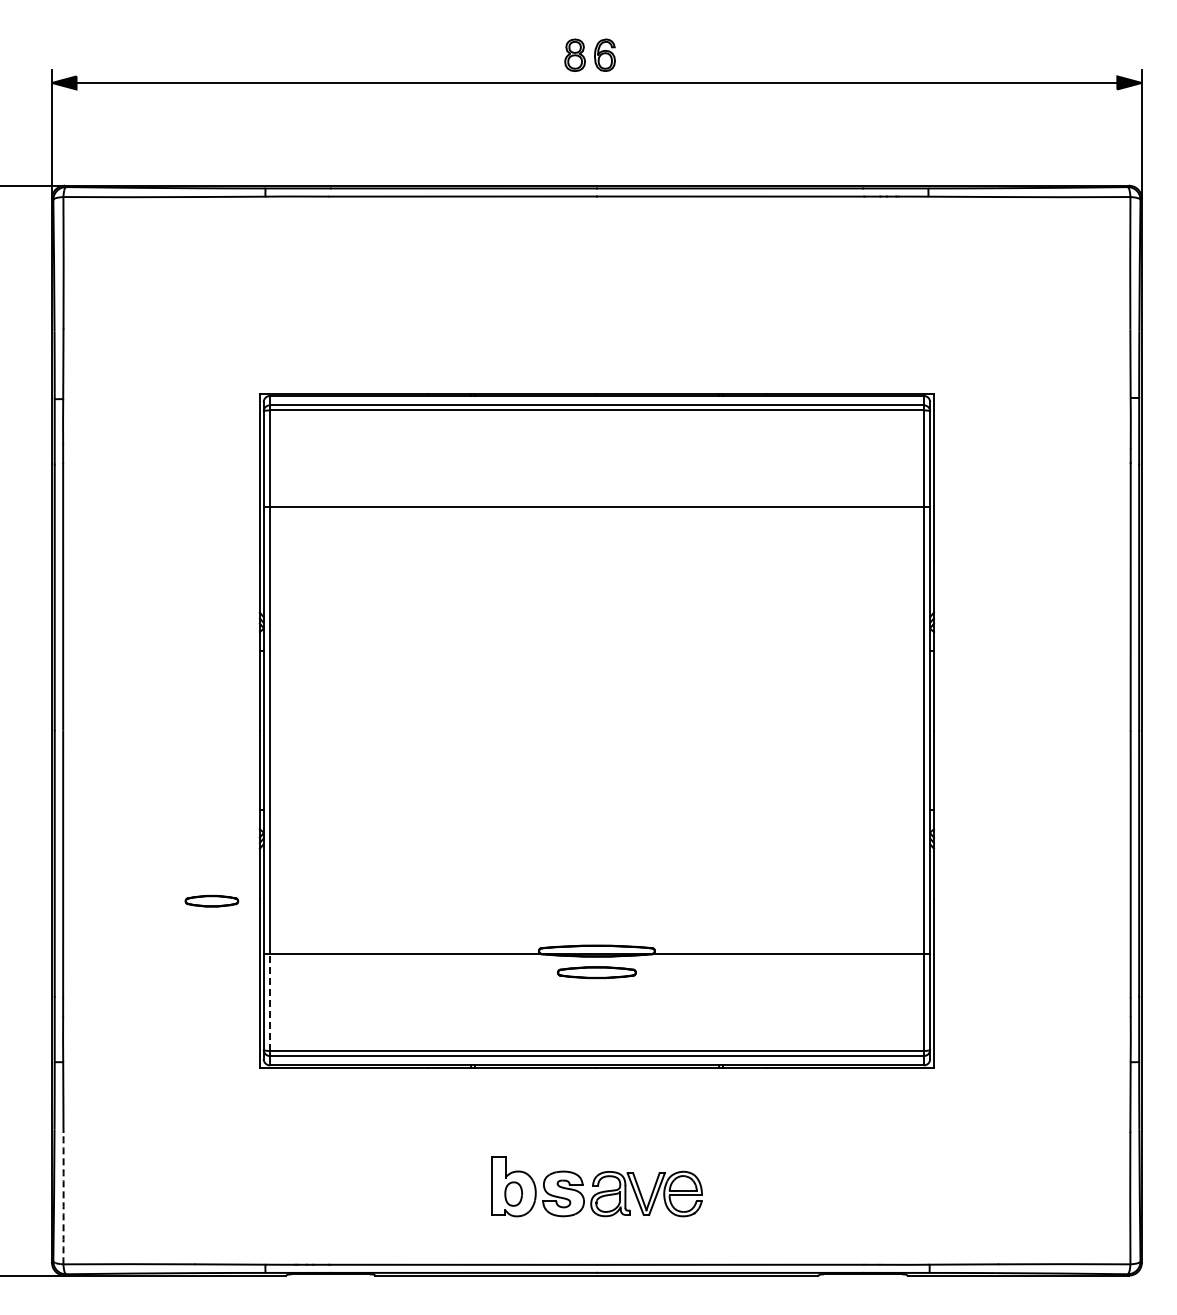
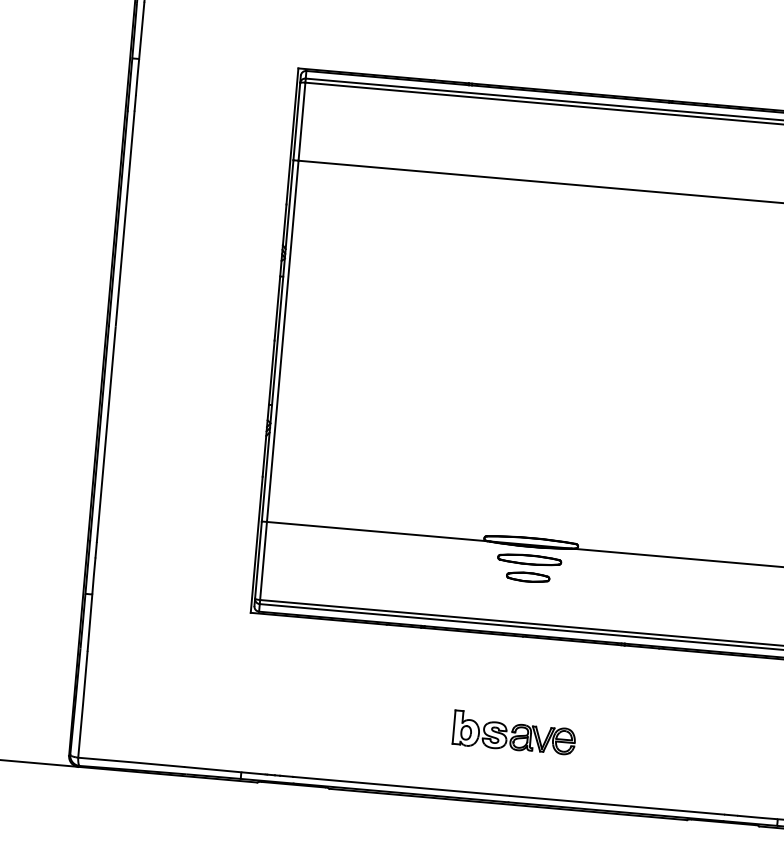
part: (211, 901) -> (527, 577), moved
line: (270, 1002) -> (263, 560), dashed -> solid
part: (596, 1186) -> (514, 732), size x0.71
arc: (63, 1198) -> (82, 704), dashed -> solid

